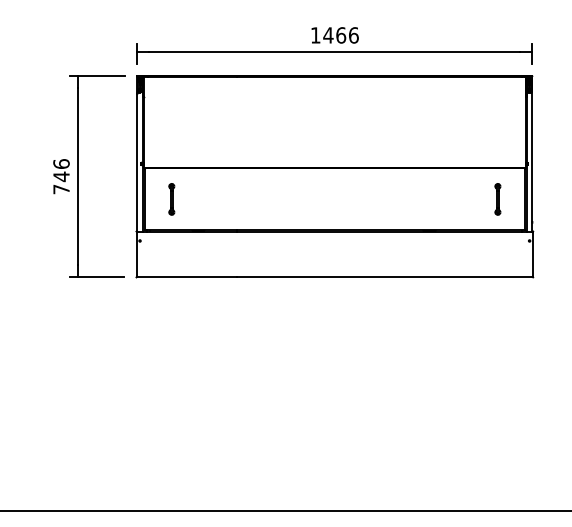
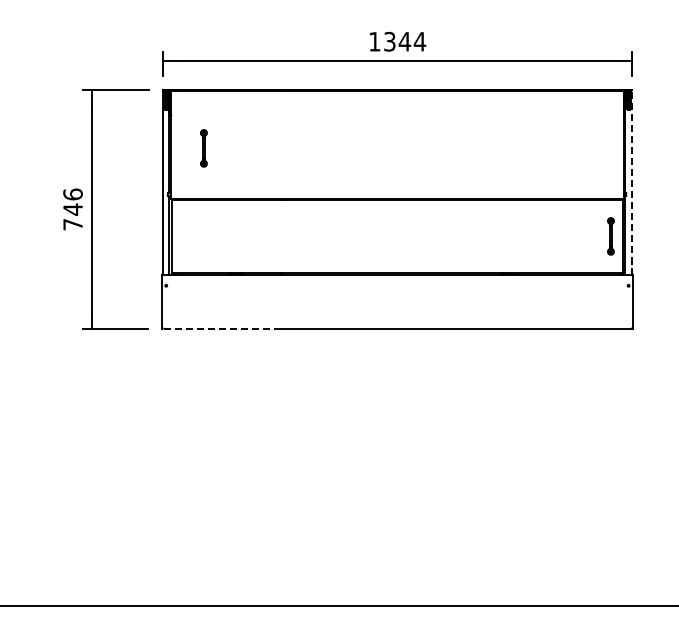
text: (340, 35) -> (404, 41), 1466 -> 1344
line: (532, 153) -> (631, 182), solid -> dashed
part: (171, 199) -> (203, 148), moved
part: (497, 199) -> (610, 236), moved
line: (186, 276) -> (221, 328), solid -> dashed

